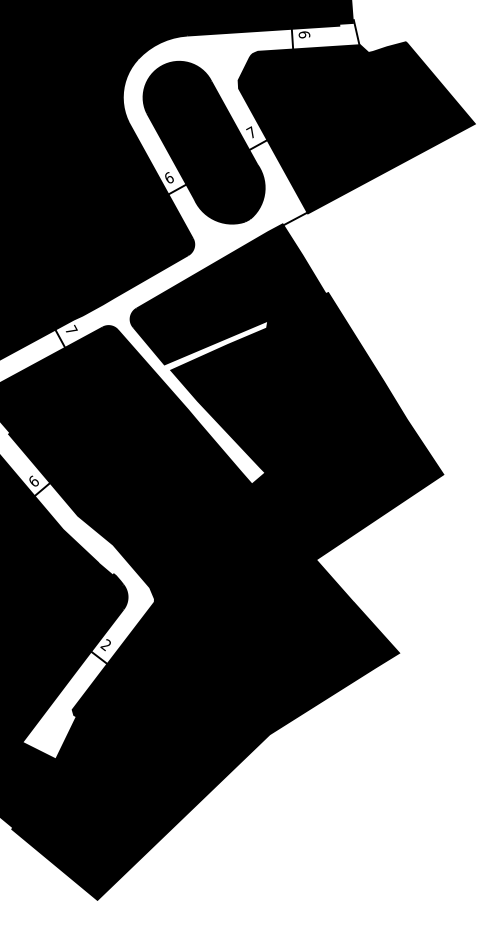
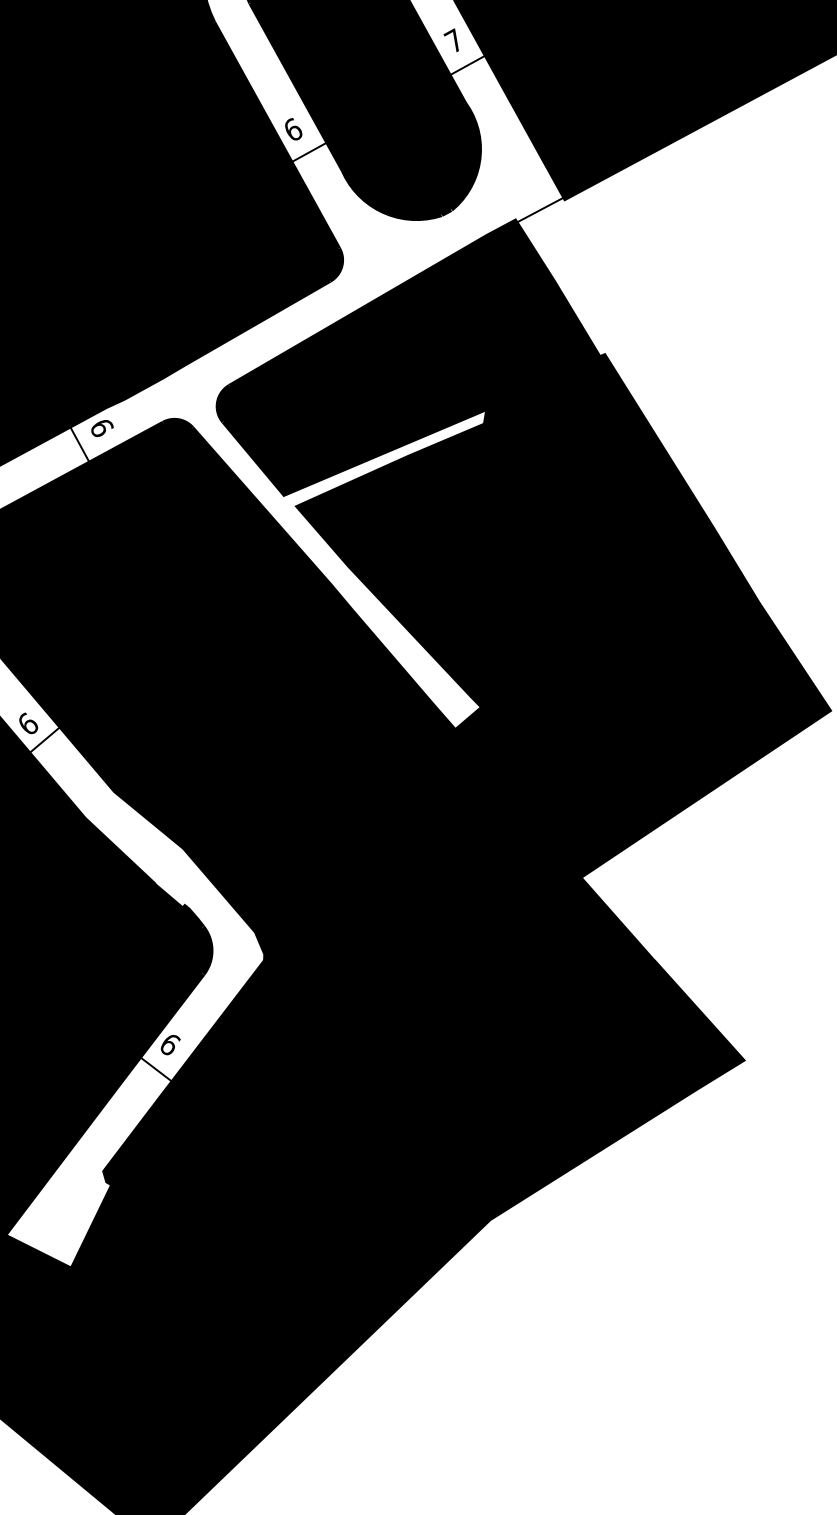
text: (71, 329) -> (101, 426), 7 -> 6
text: (105, 645) -> (168, 1045), 2 -> 6

